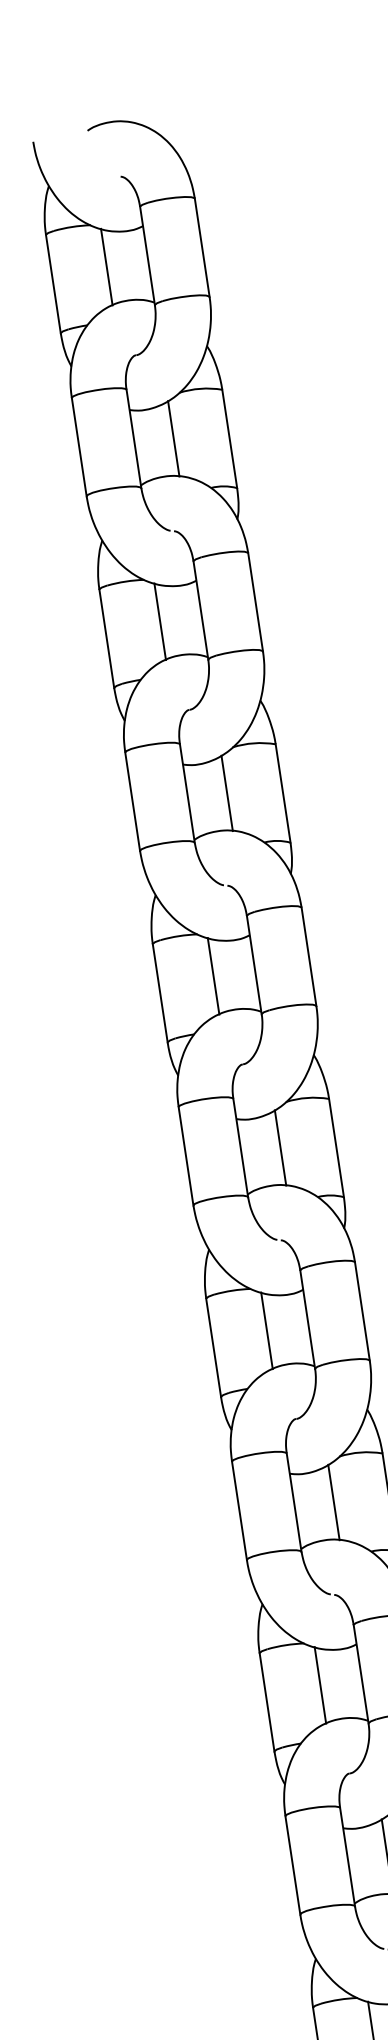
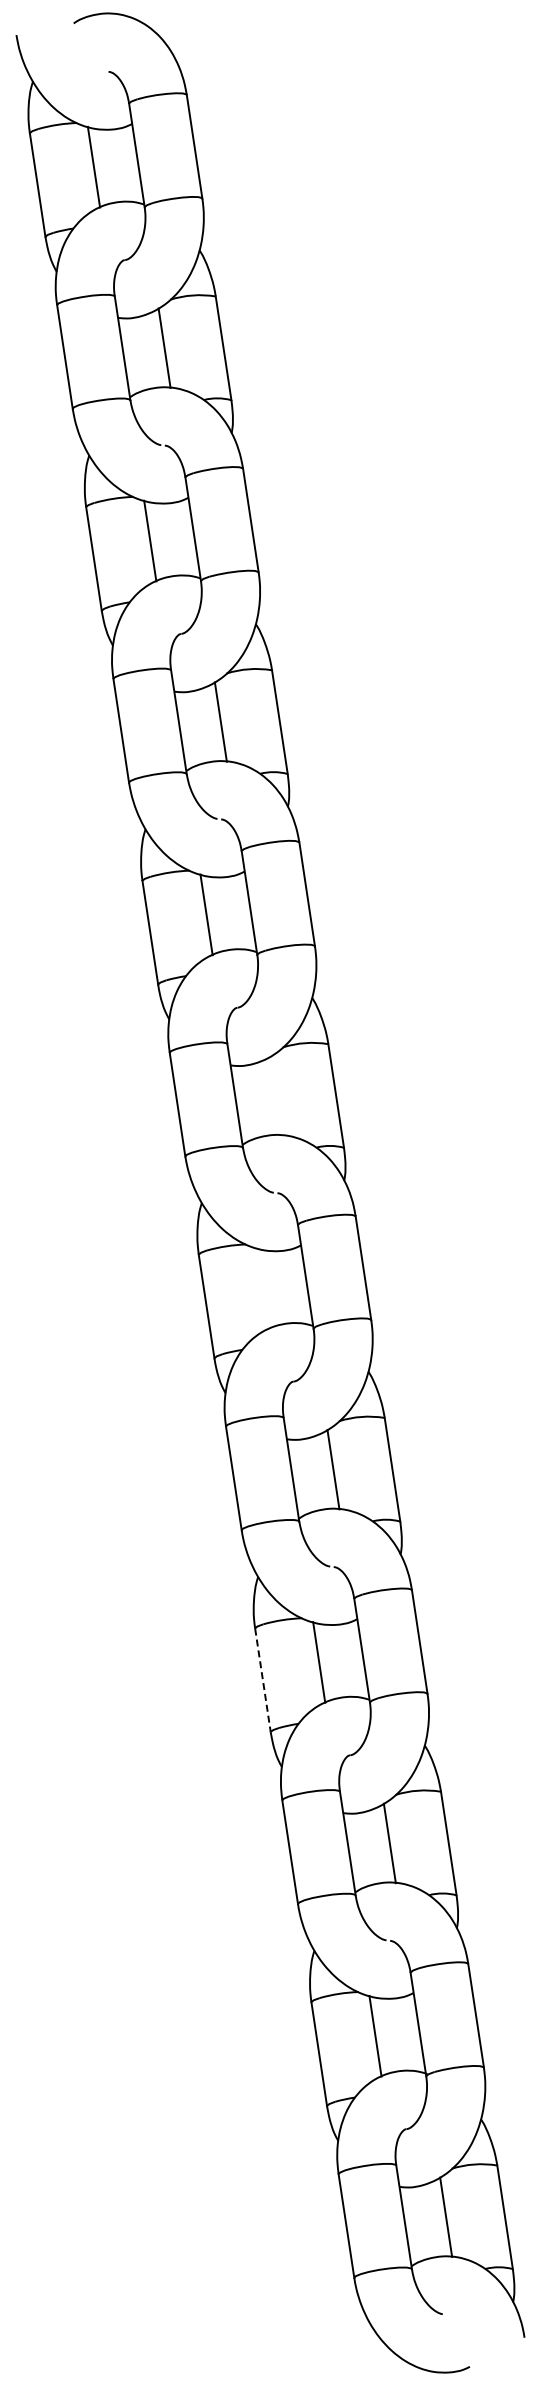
line: (280, 1147) -> (277, 1095), removed
line: (266, 1330) -> (262, 1288), removed
line: (267, 1703) -> (263, 1681), solid -> dashed

